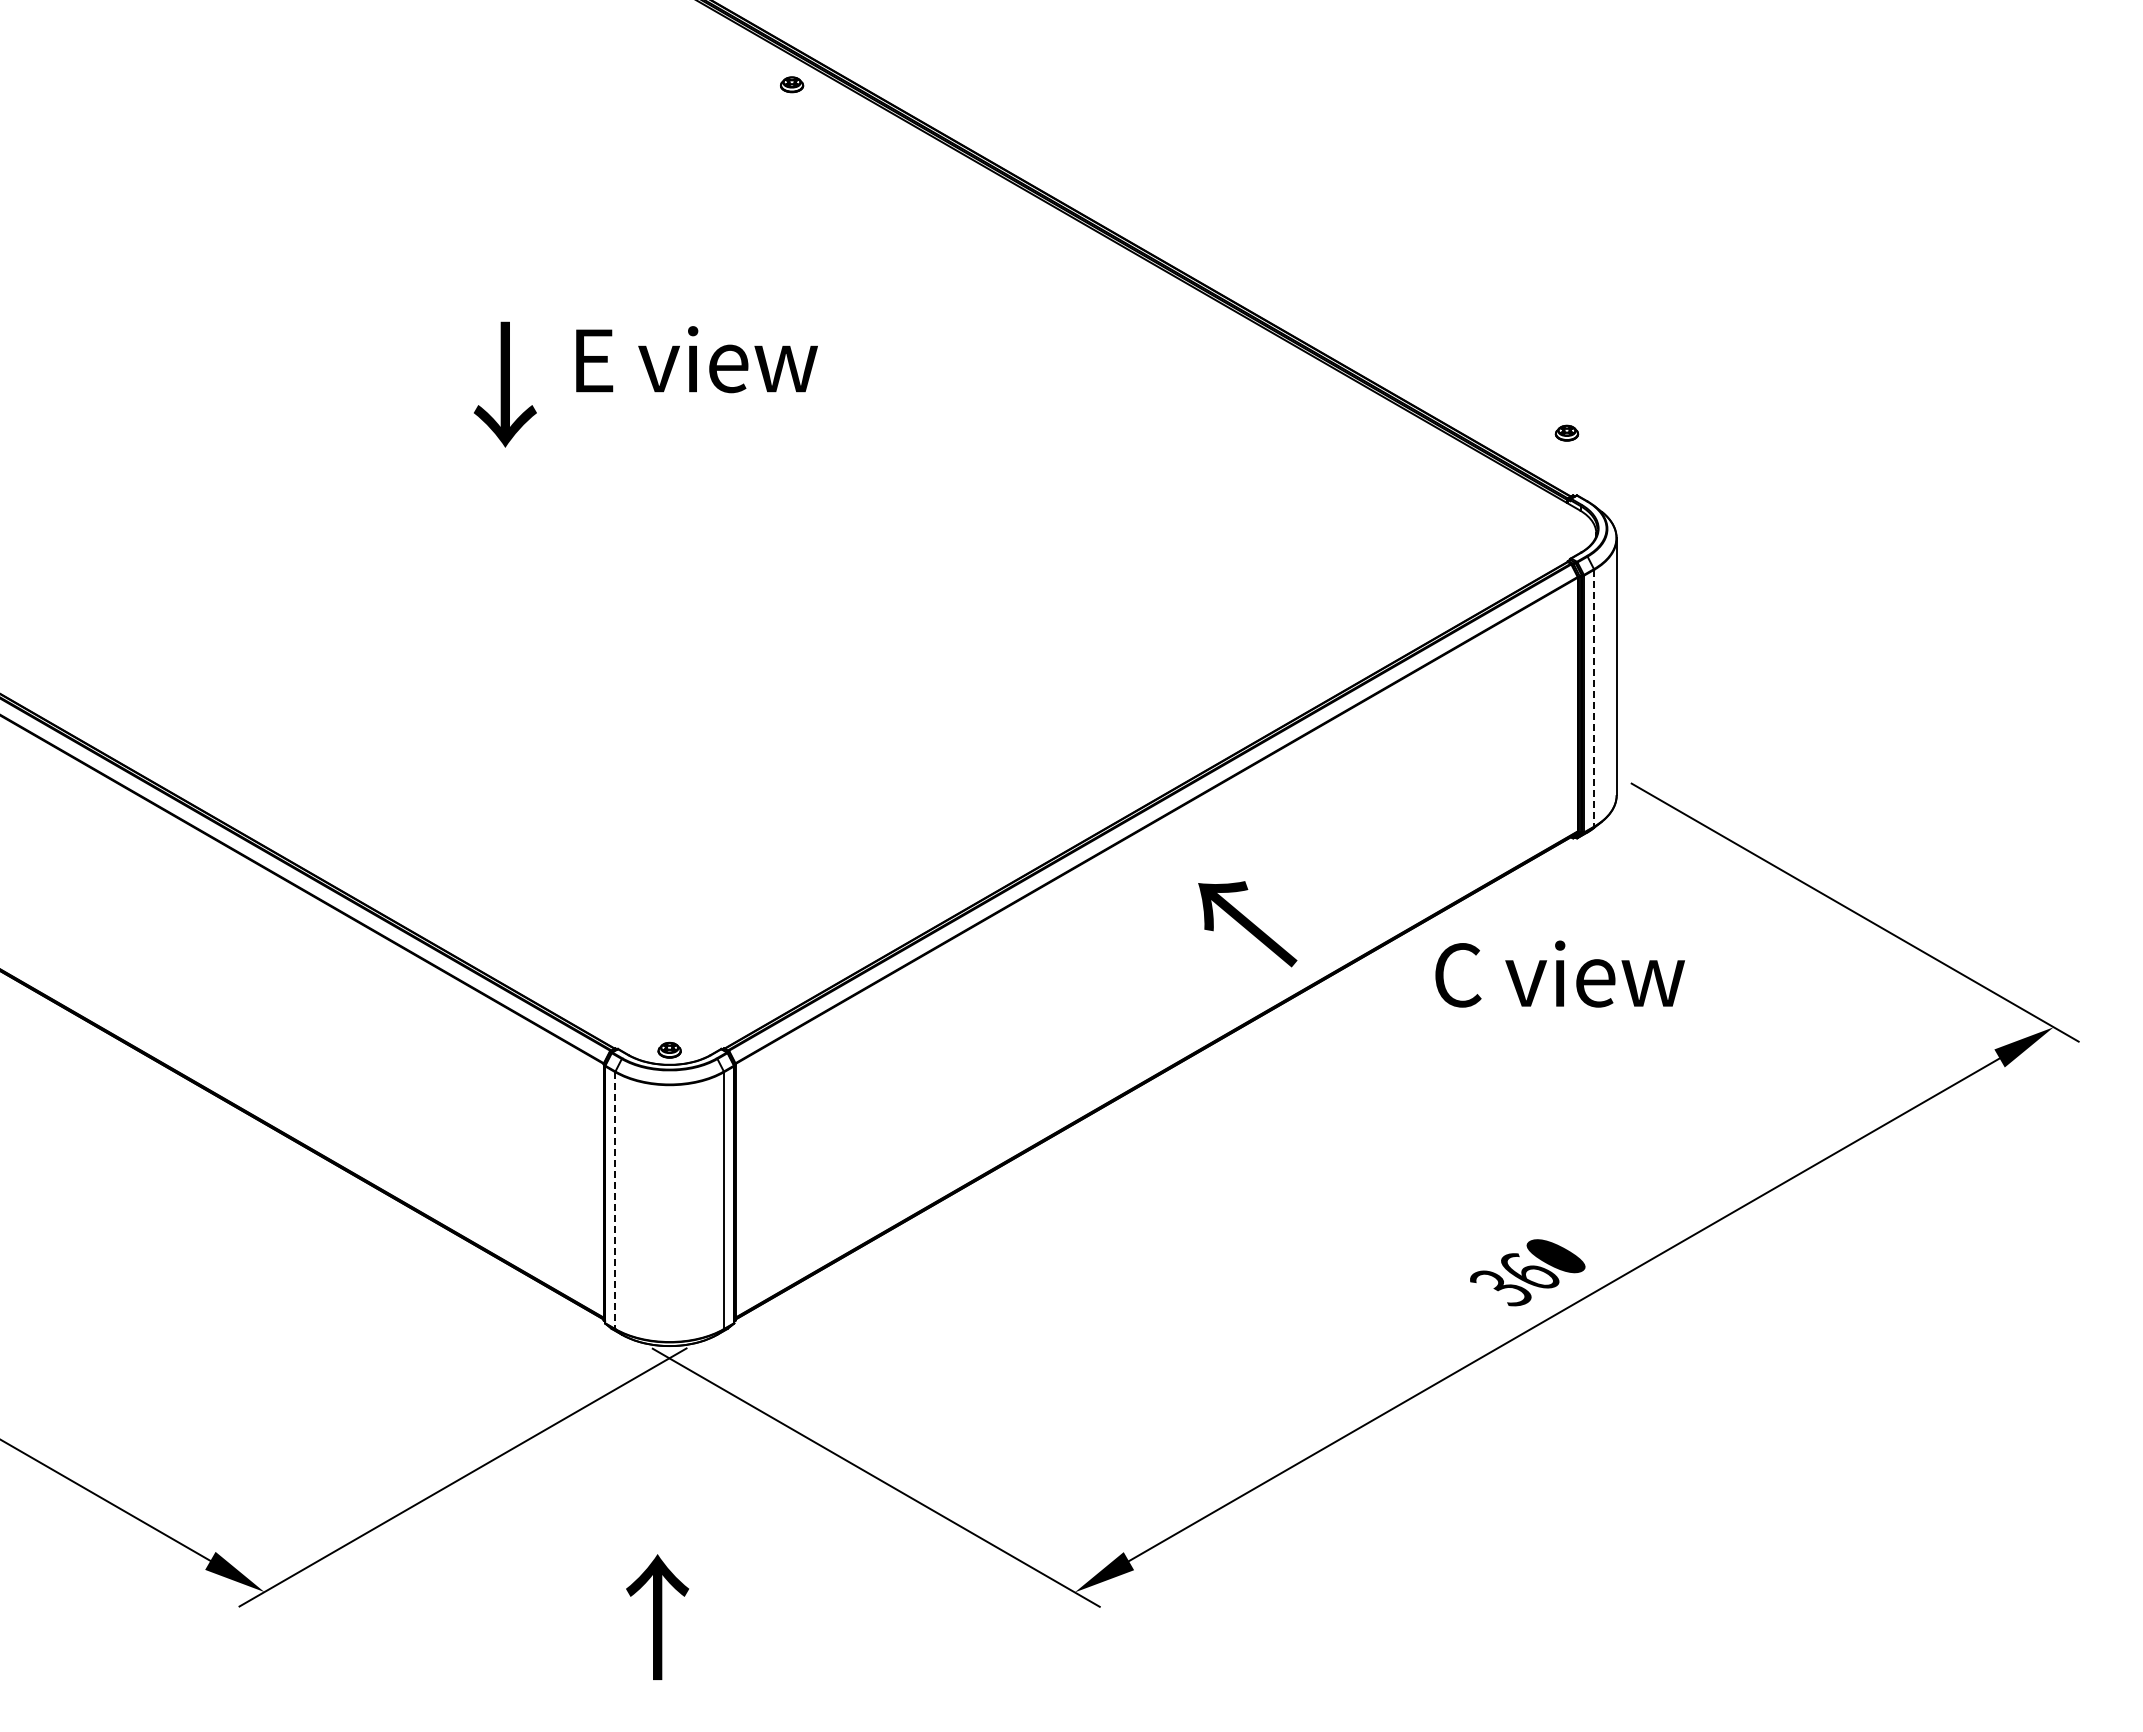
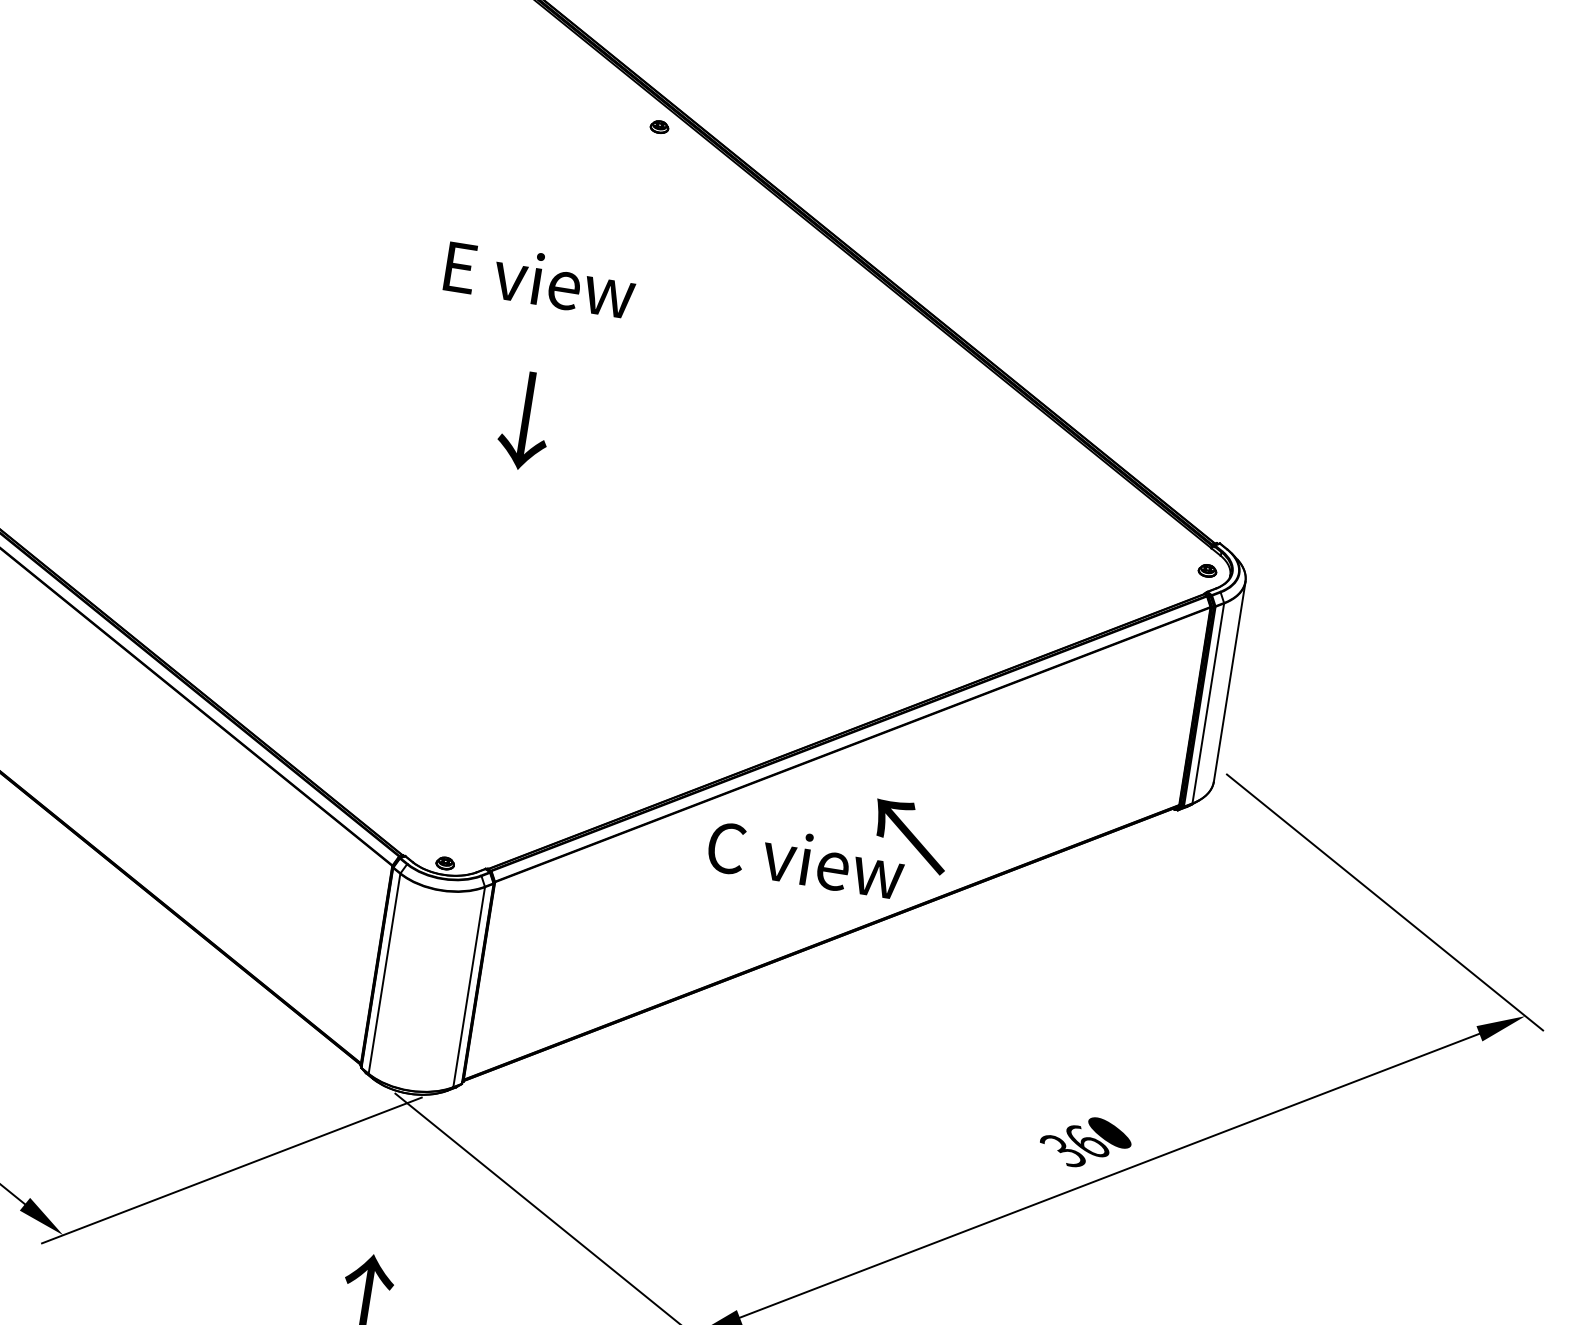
text: (696, 359) -> (540, 279), moved
text: (505, 384) -> (525, 420), moved
part: (1566, 432) -> (1207, 570), moved
line: (1594, 698) -> (1208, 703), dashed -> solid
text: (1559, 973) -> (805, 859), moved
line: (615, 1201) -> (384, 974), dashed -> solid

